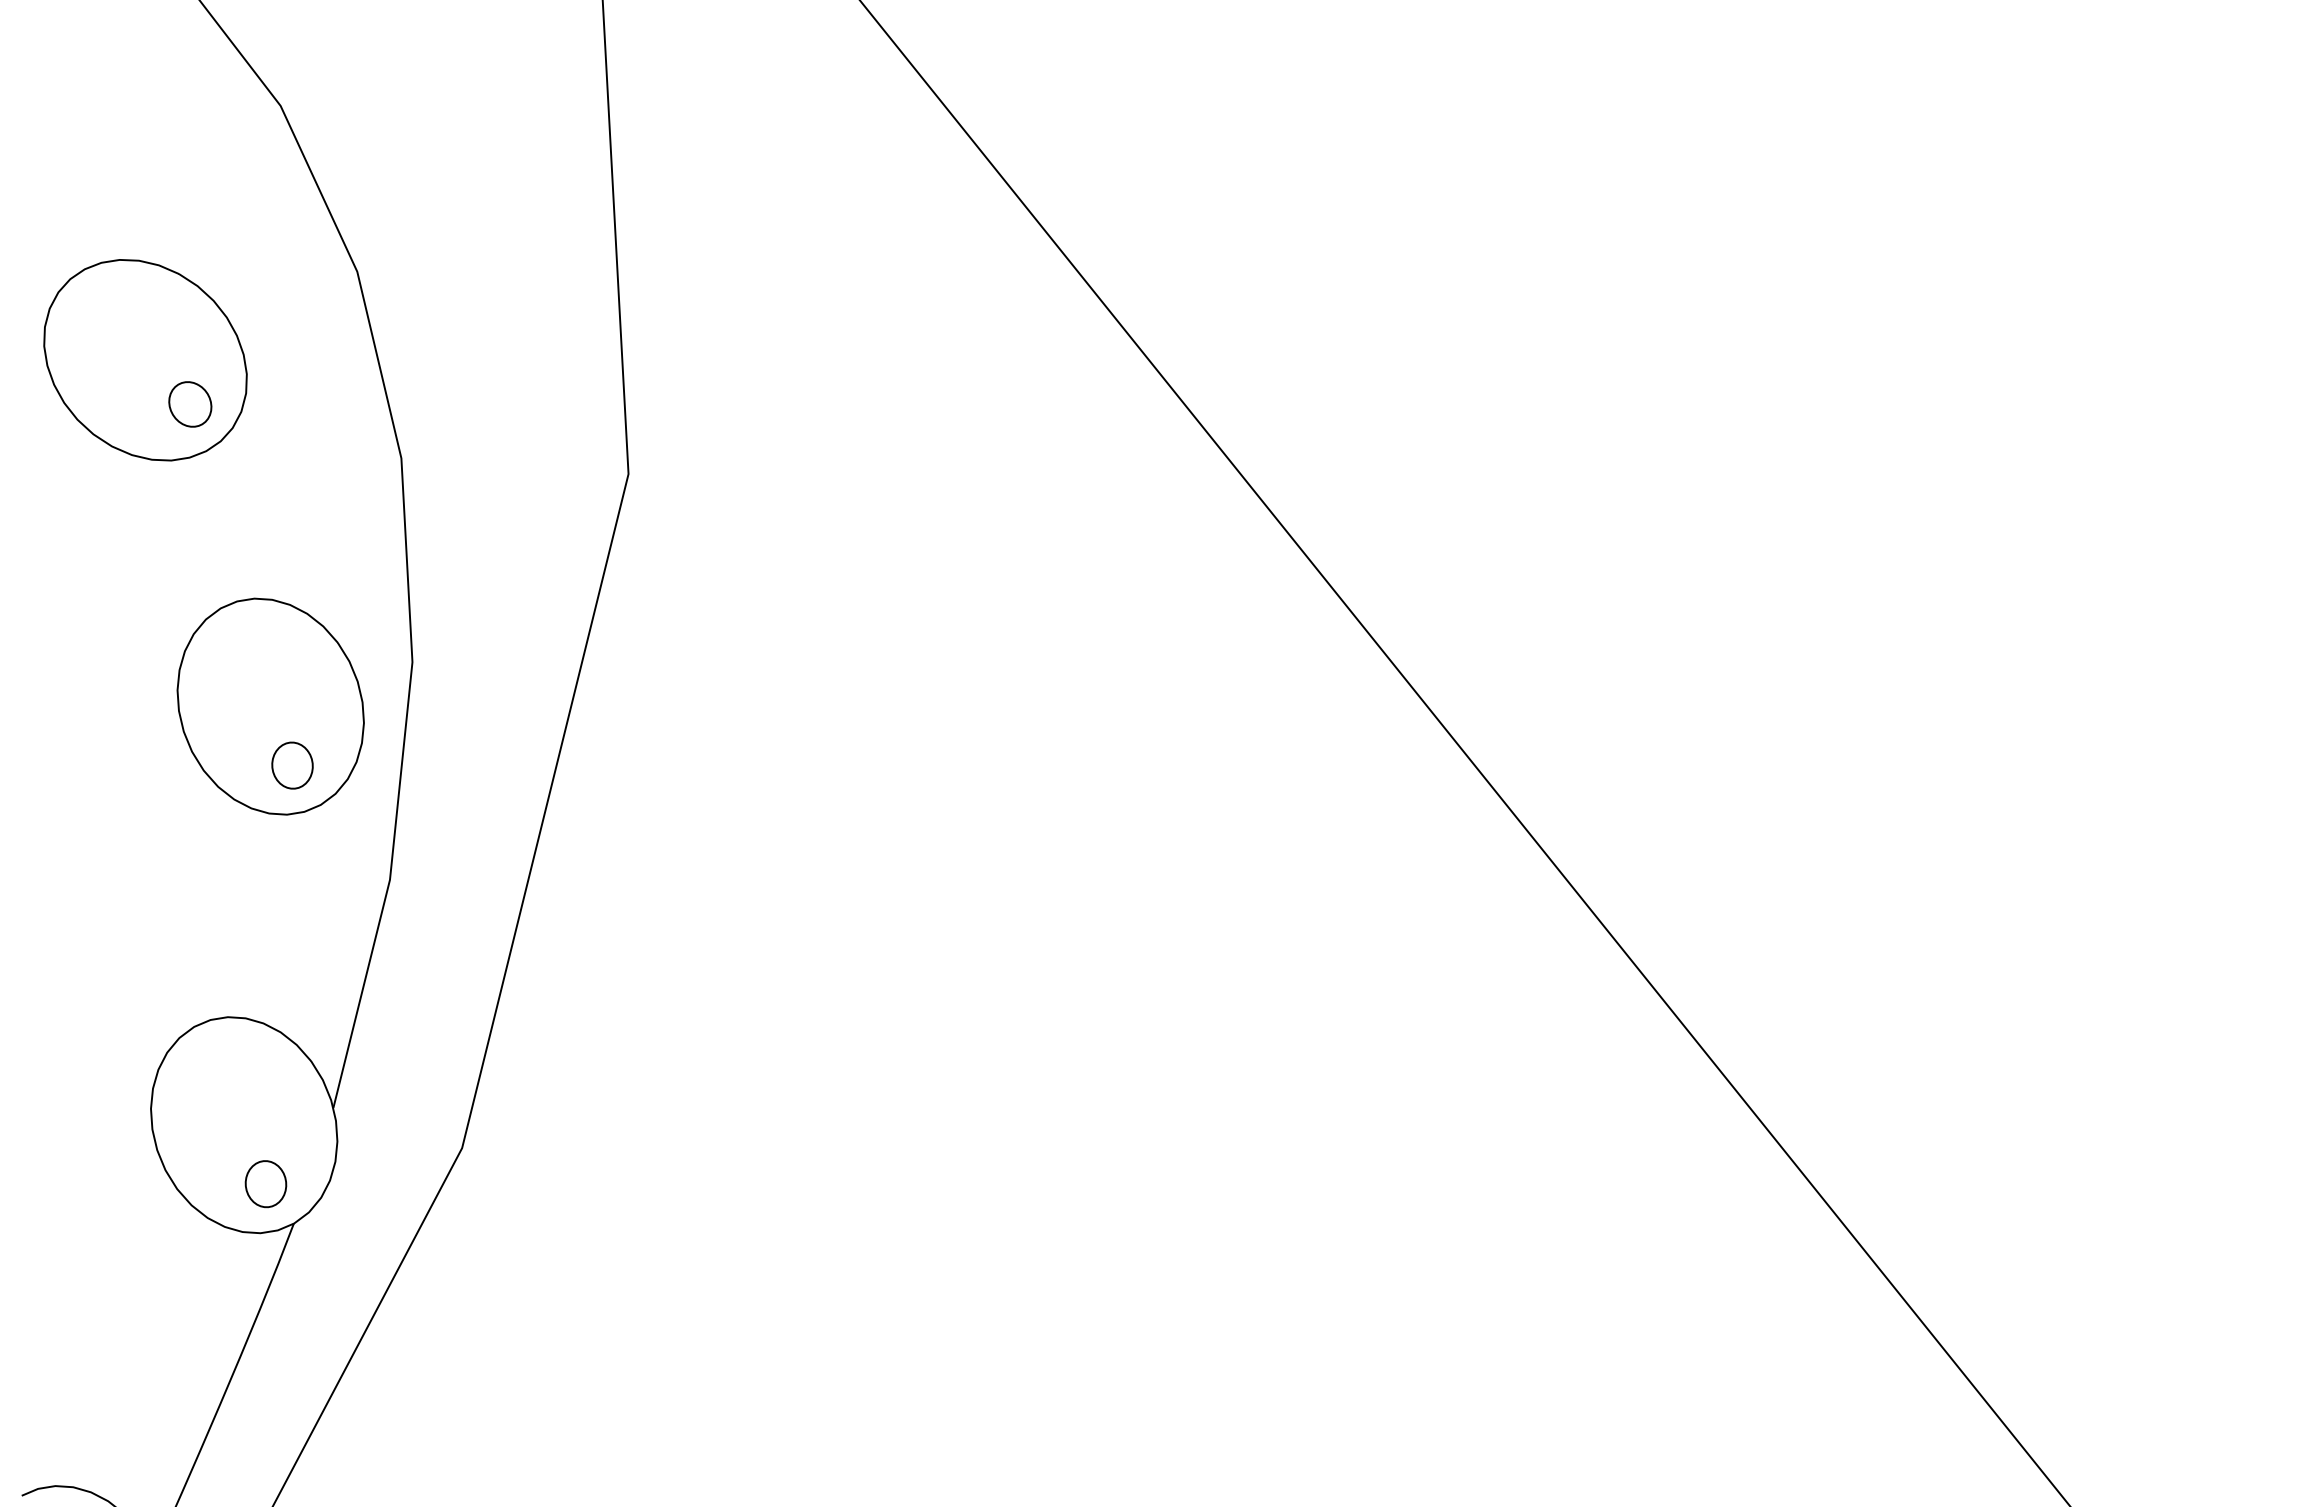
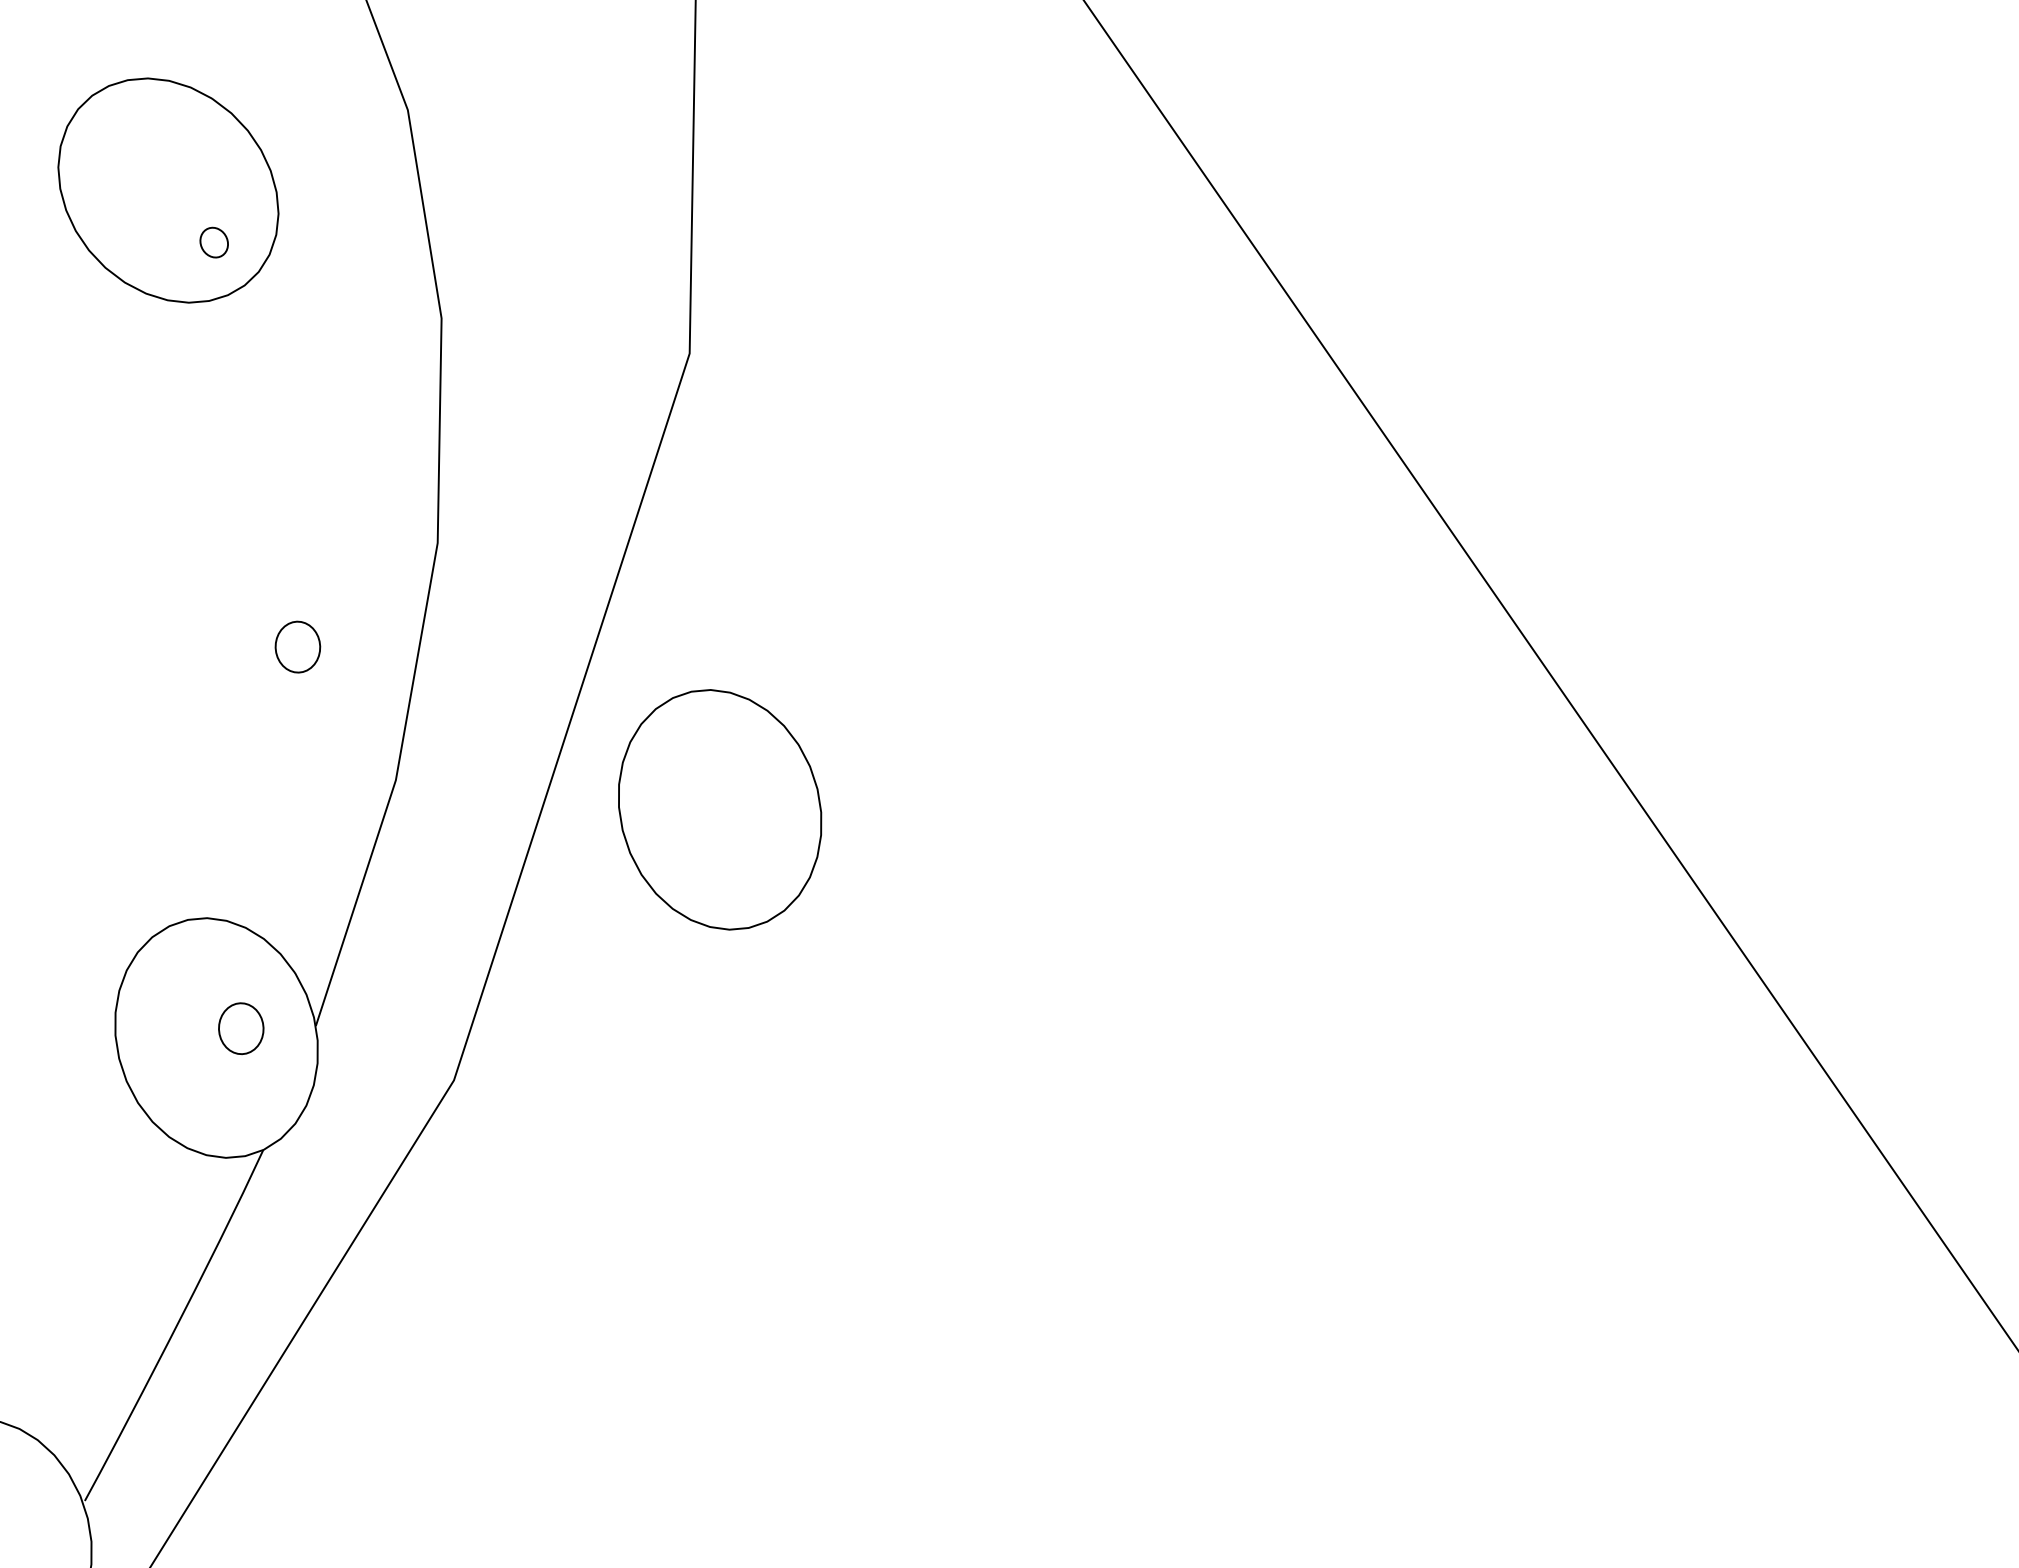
part: (190, 404) -> (214, 242), size x0.6
part: (270, 706) -> (719, 809), moved
part: (265, 1184) -> (240, 1029), moved

